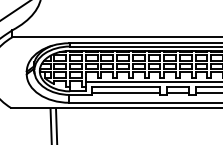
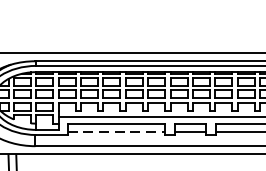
line: (126, 92) -> (116, 131), solid -> dashed

